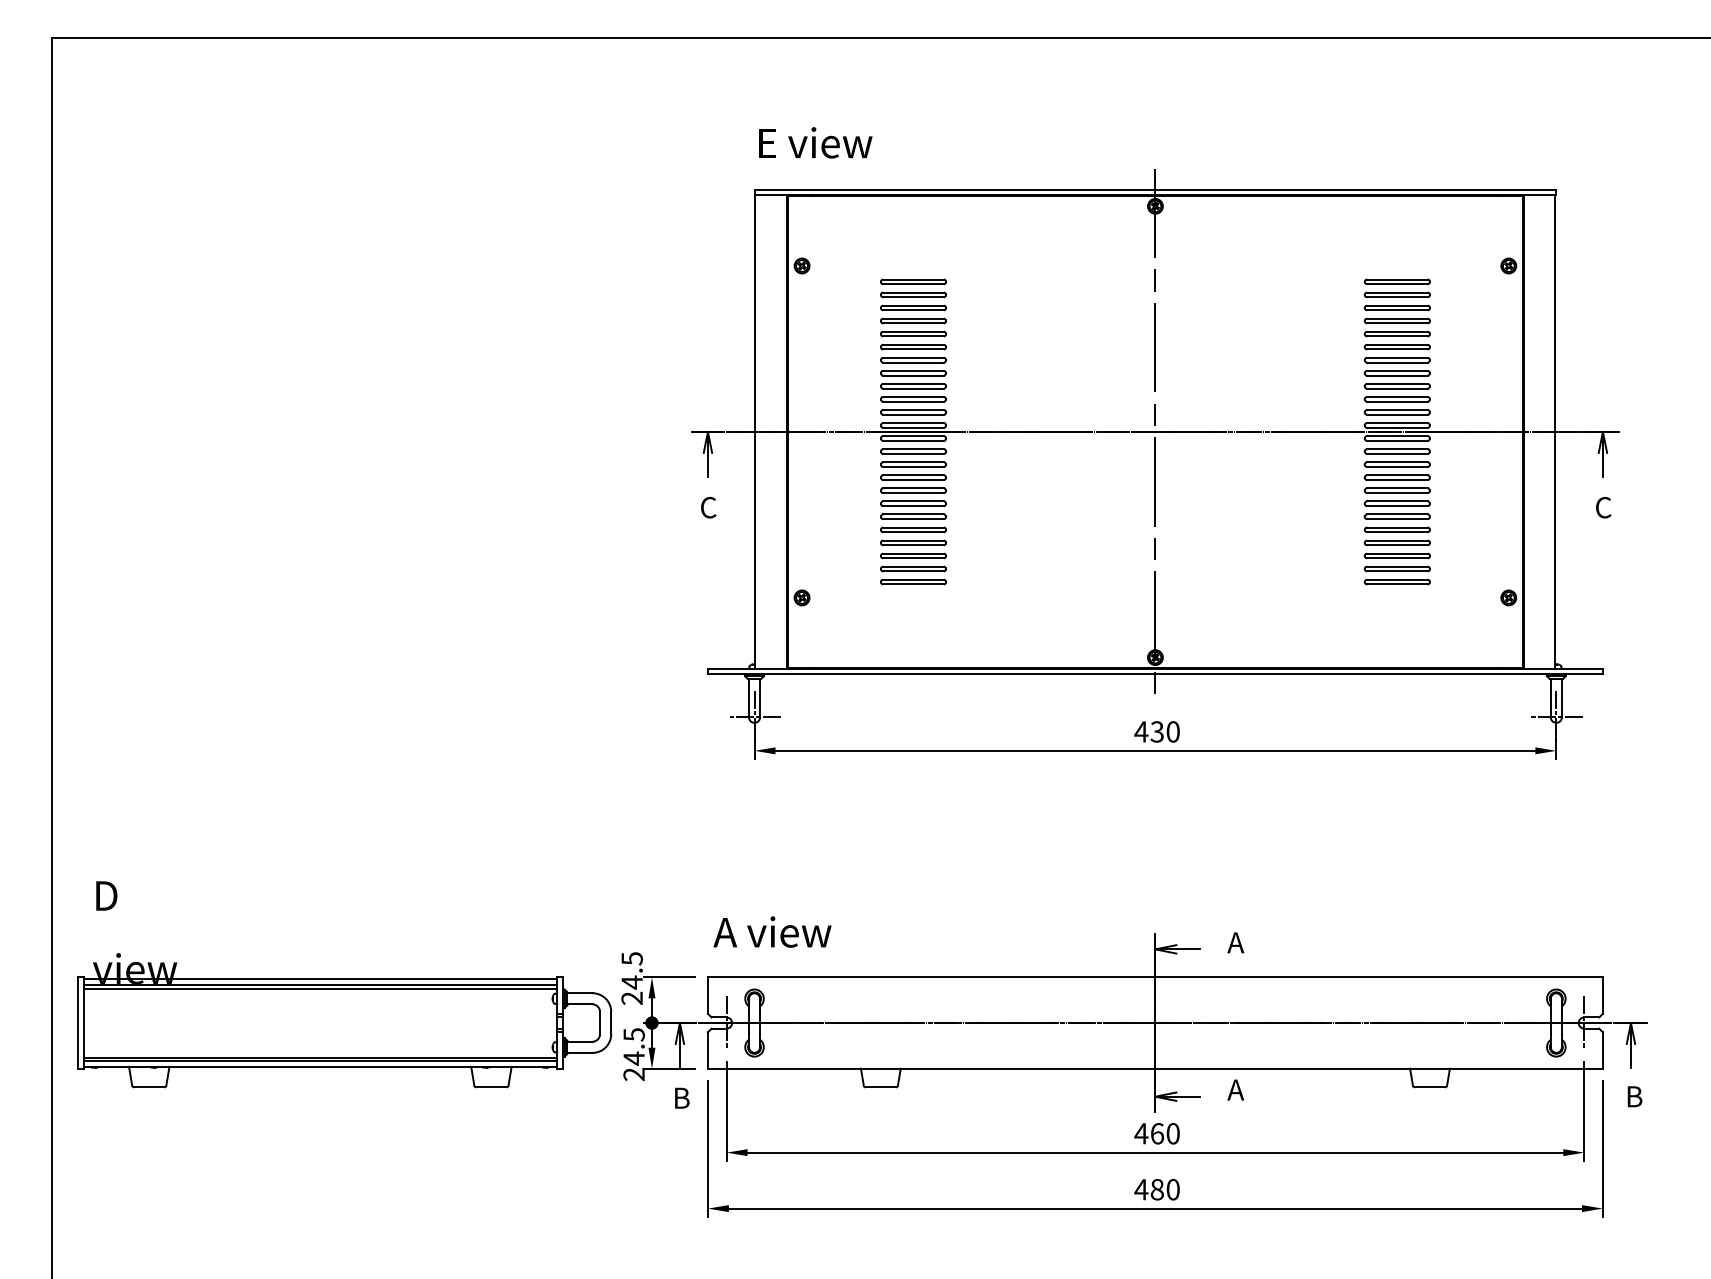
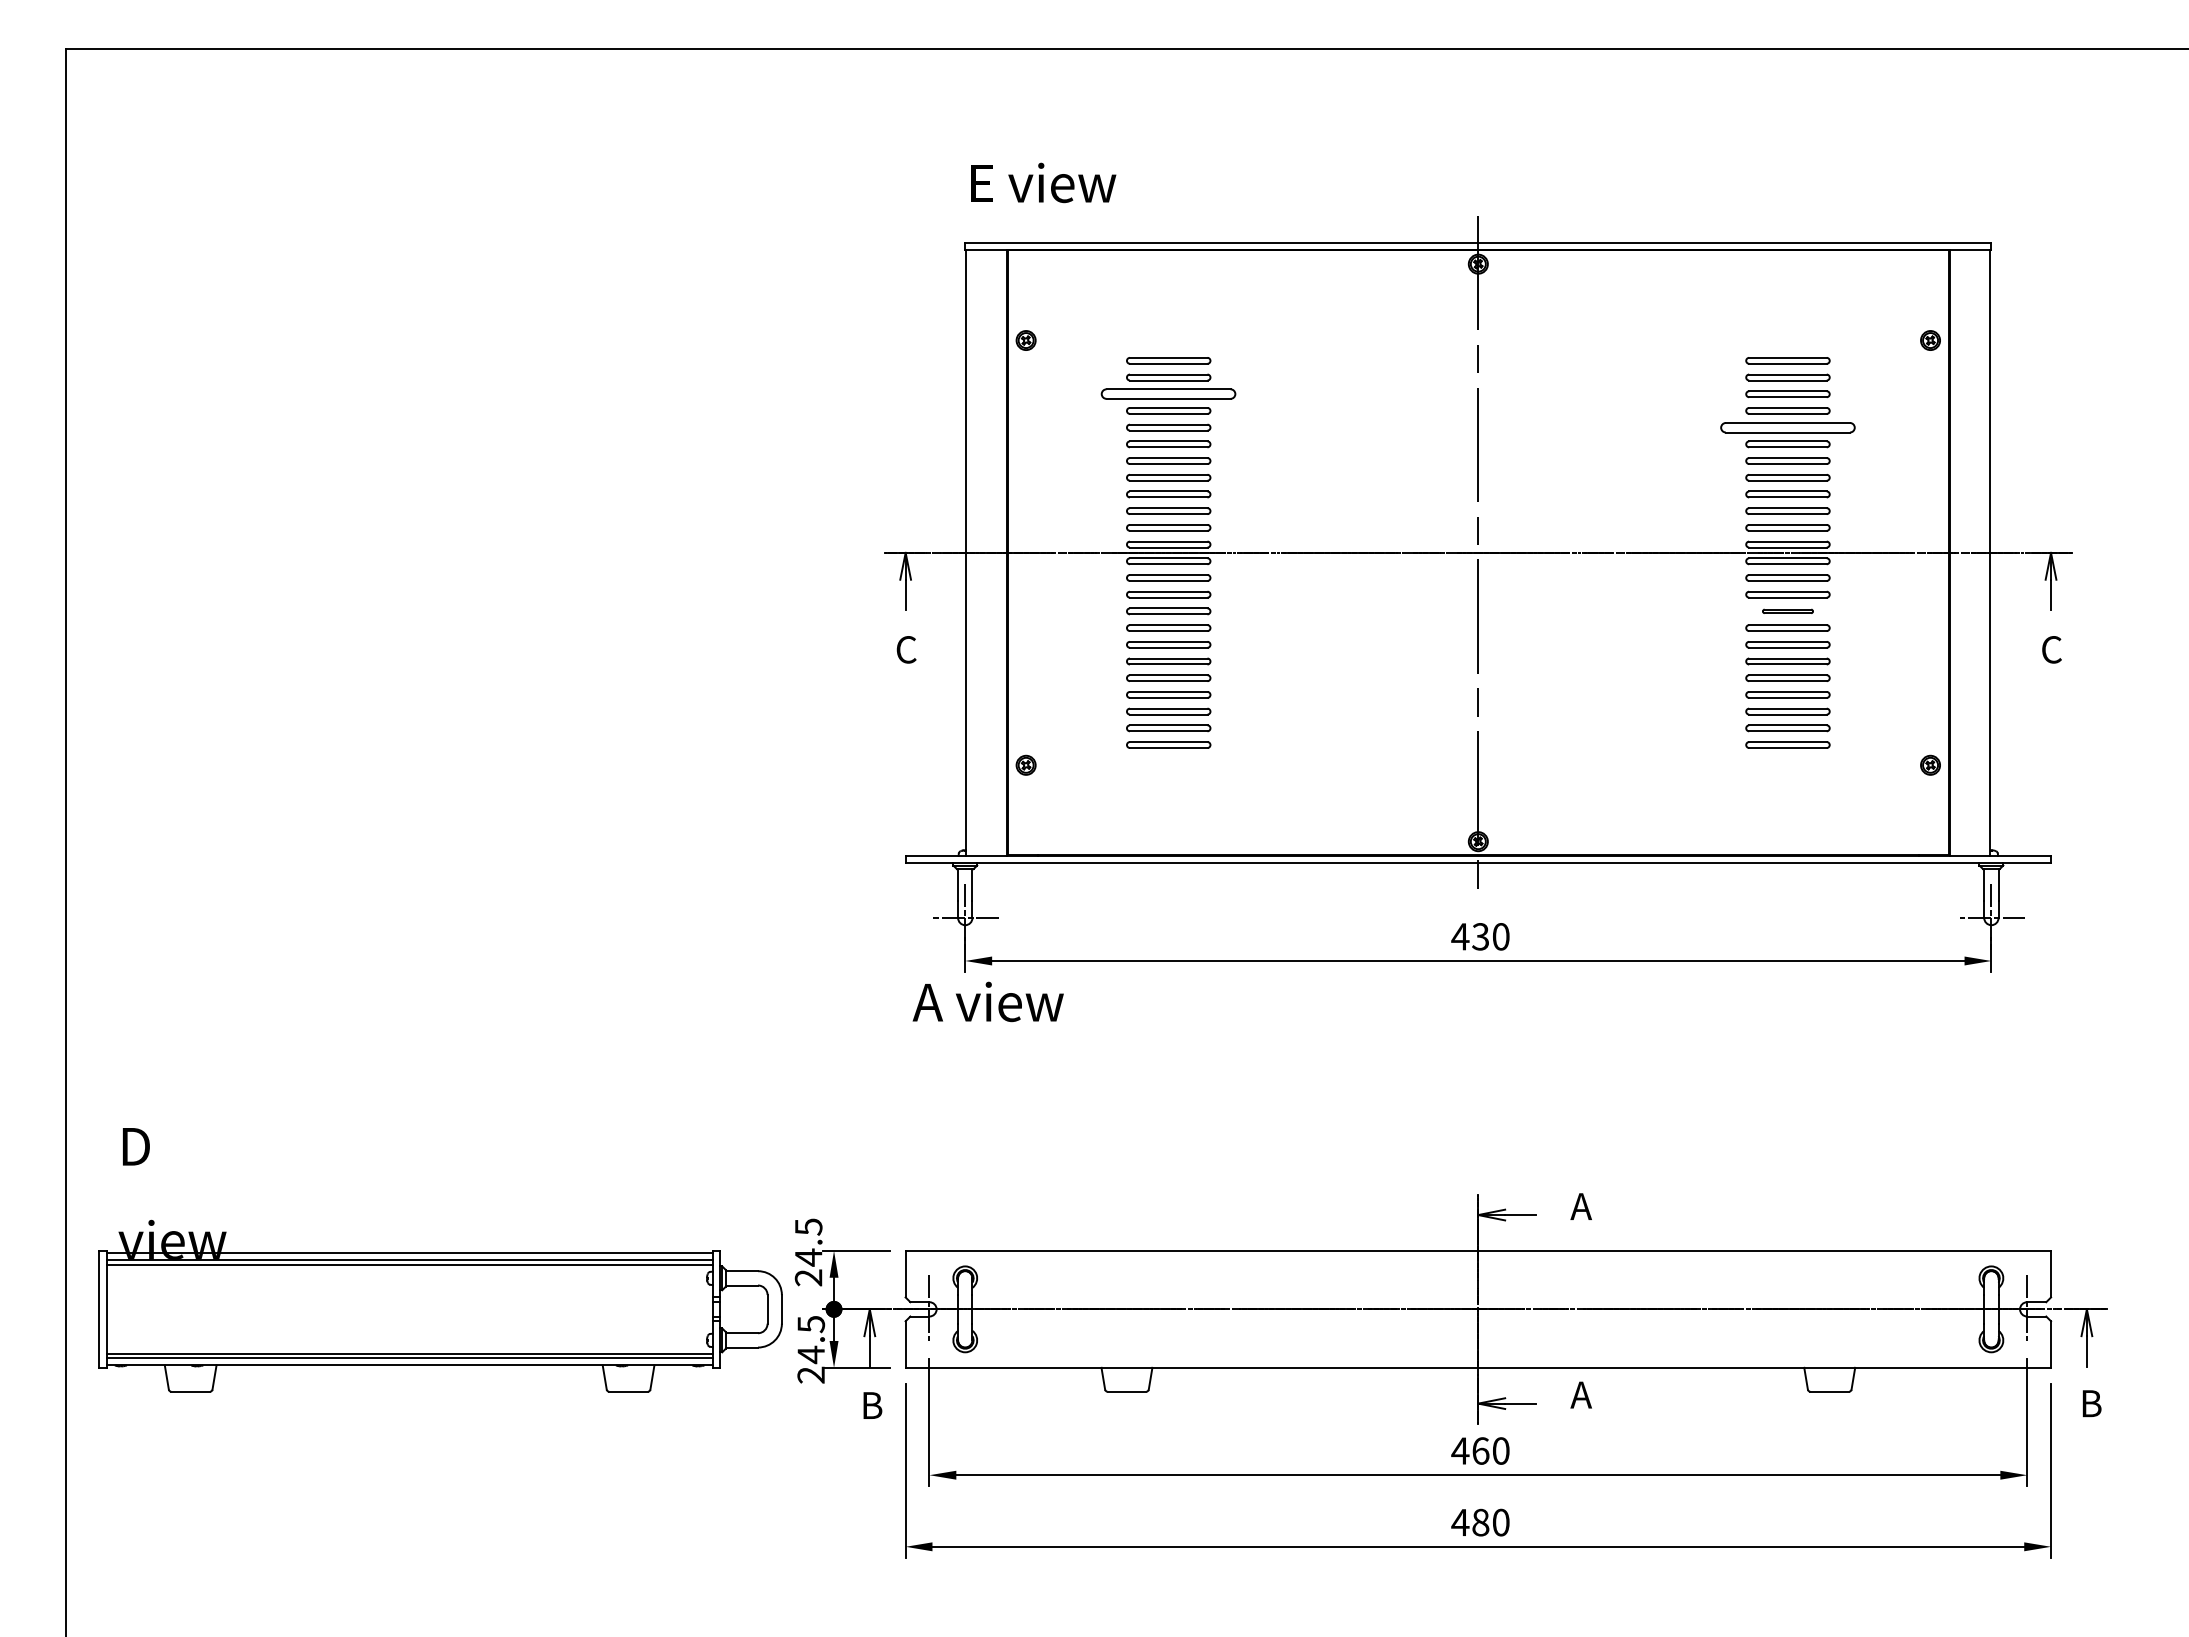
part: (913, 308) -> (1168, 394), size x1.6
part: (1397, 333) -> (1787, 427), size x1.6
part: (1397, 477) -> (1787, 611), size x0.6
text: (771, 931) -> (987, 1001), moved

